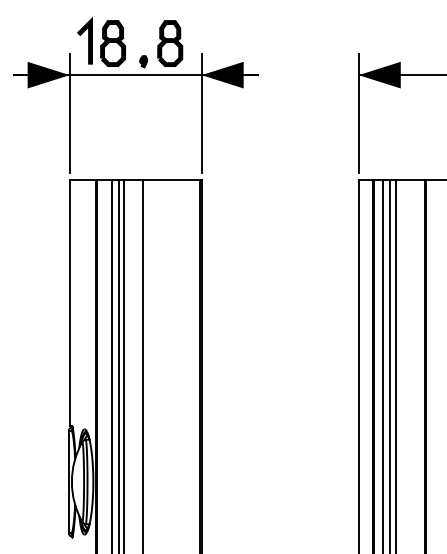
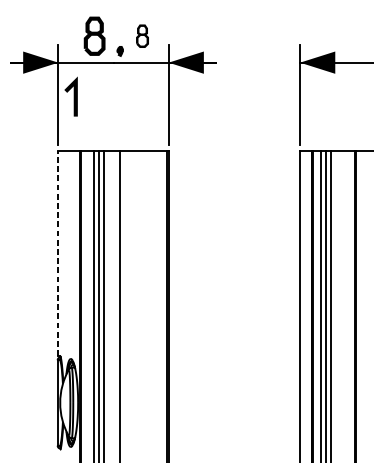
line: (88, 40) -> (74, 96), moved
part: (170, 43) -> (142, 36), size x0.6
line: (69, 303) -> (58, 253), solid -> dashed

